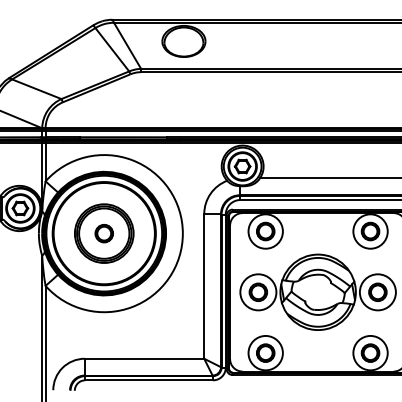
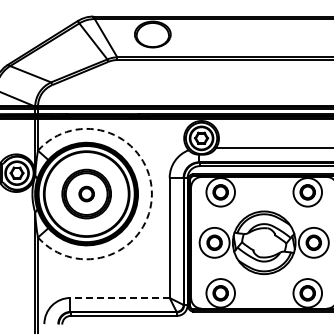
arc: (182, 234) -> (151, 194), solid -> dashed
line: (144, 358) -> (120, 297), solid -> dashed

